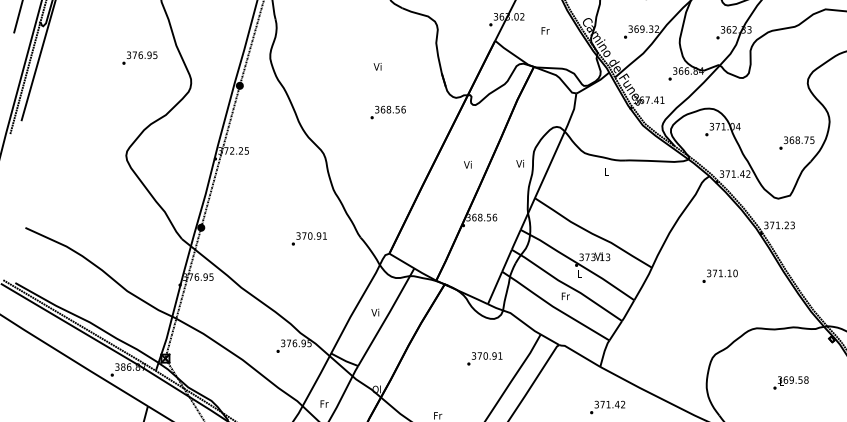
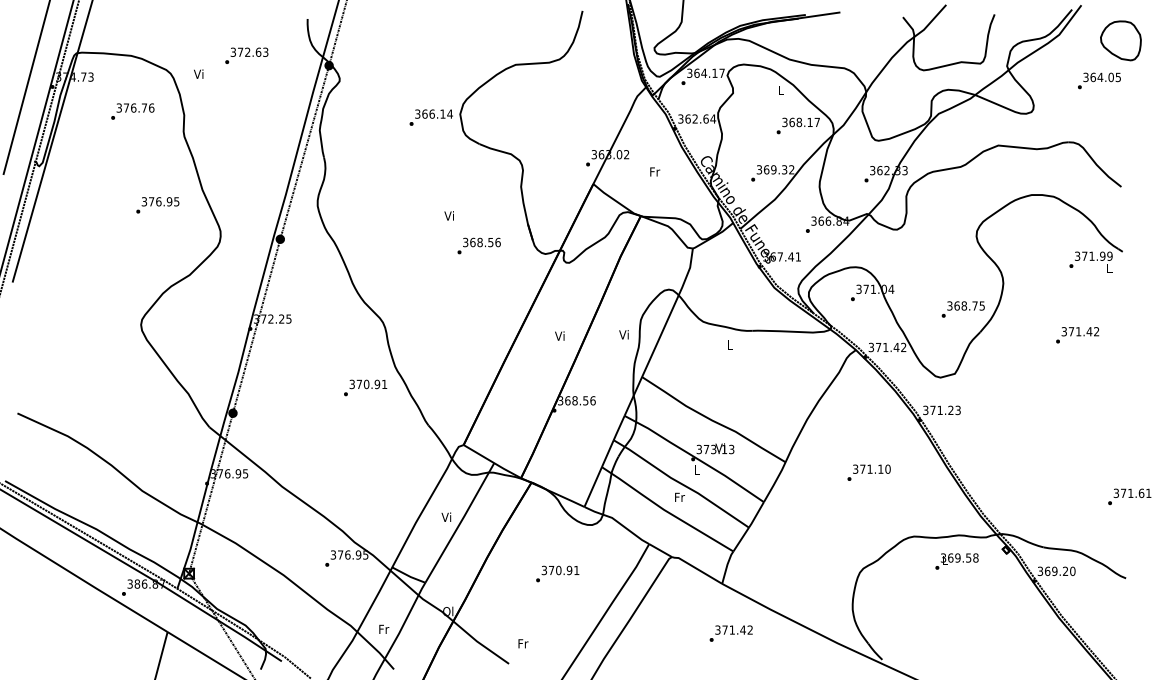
text: (387, 112) -> (478, 245), moved
text: (309, 238) -> (365, 387), moved
text: (484, 358) -> (557, 573), moved
text: (790, 382) -> (956, 561), moved

